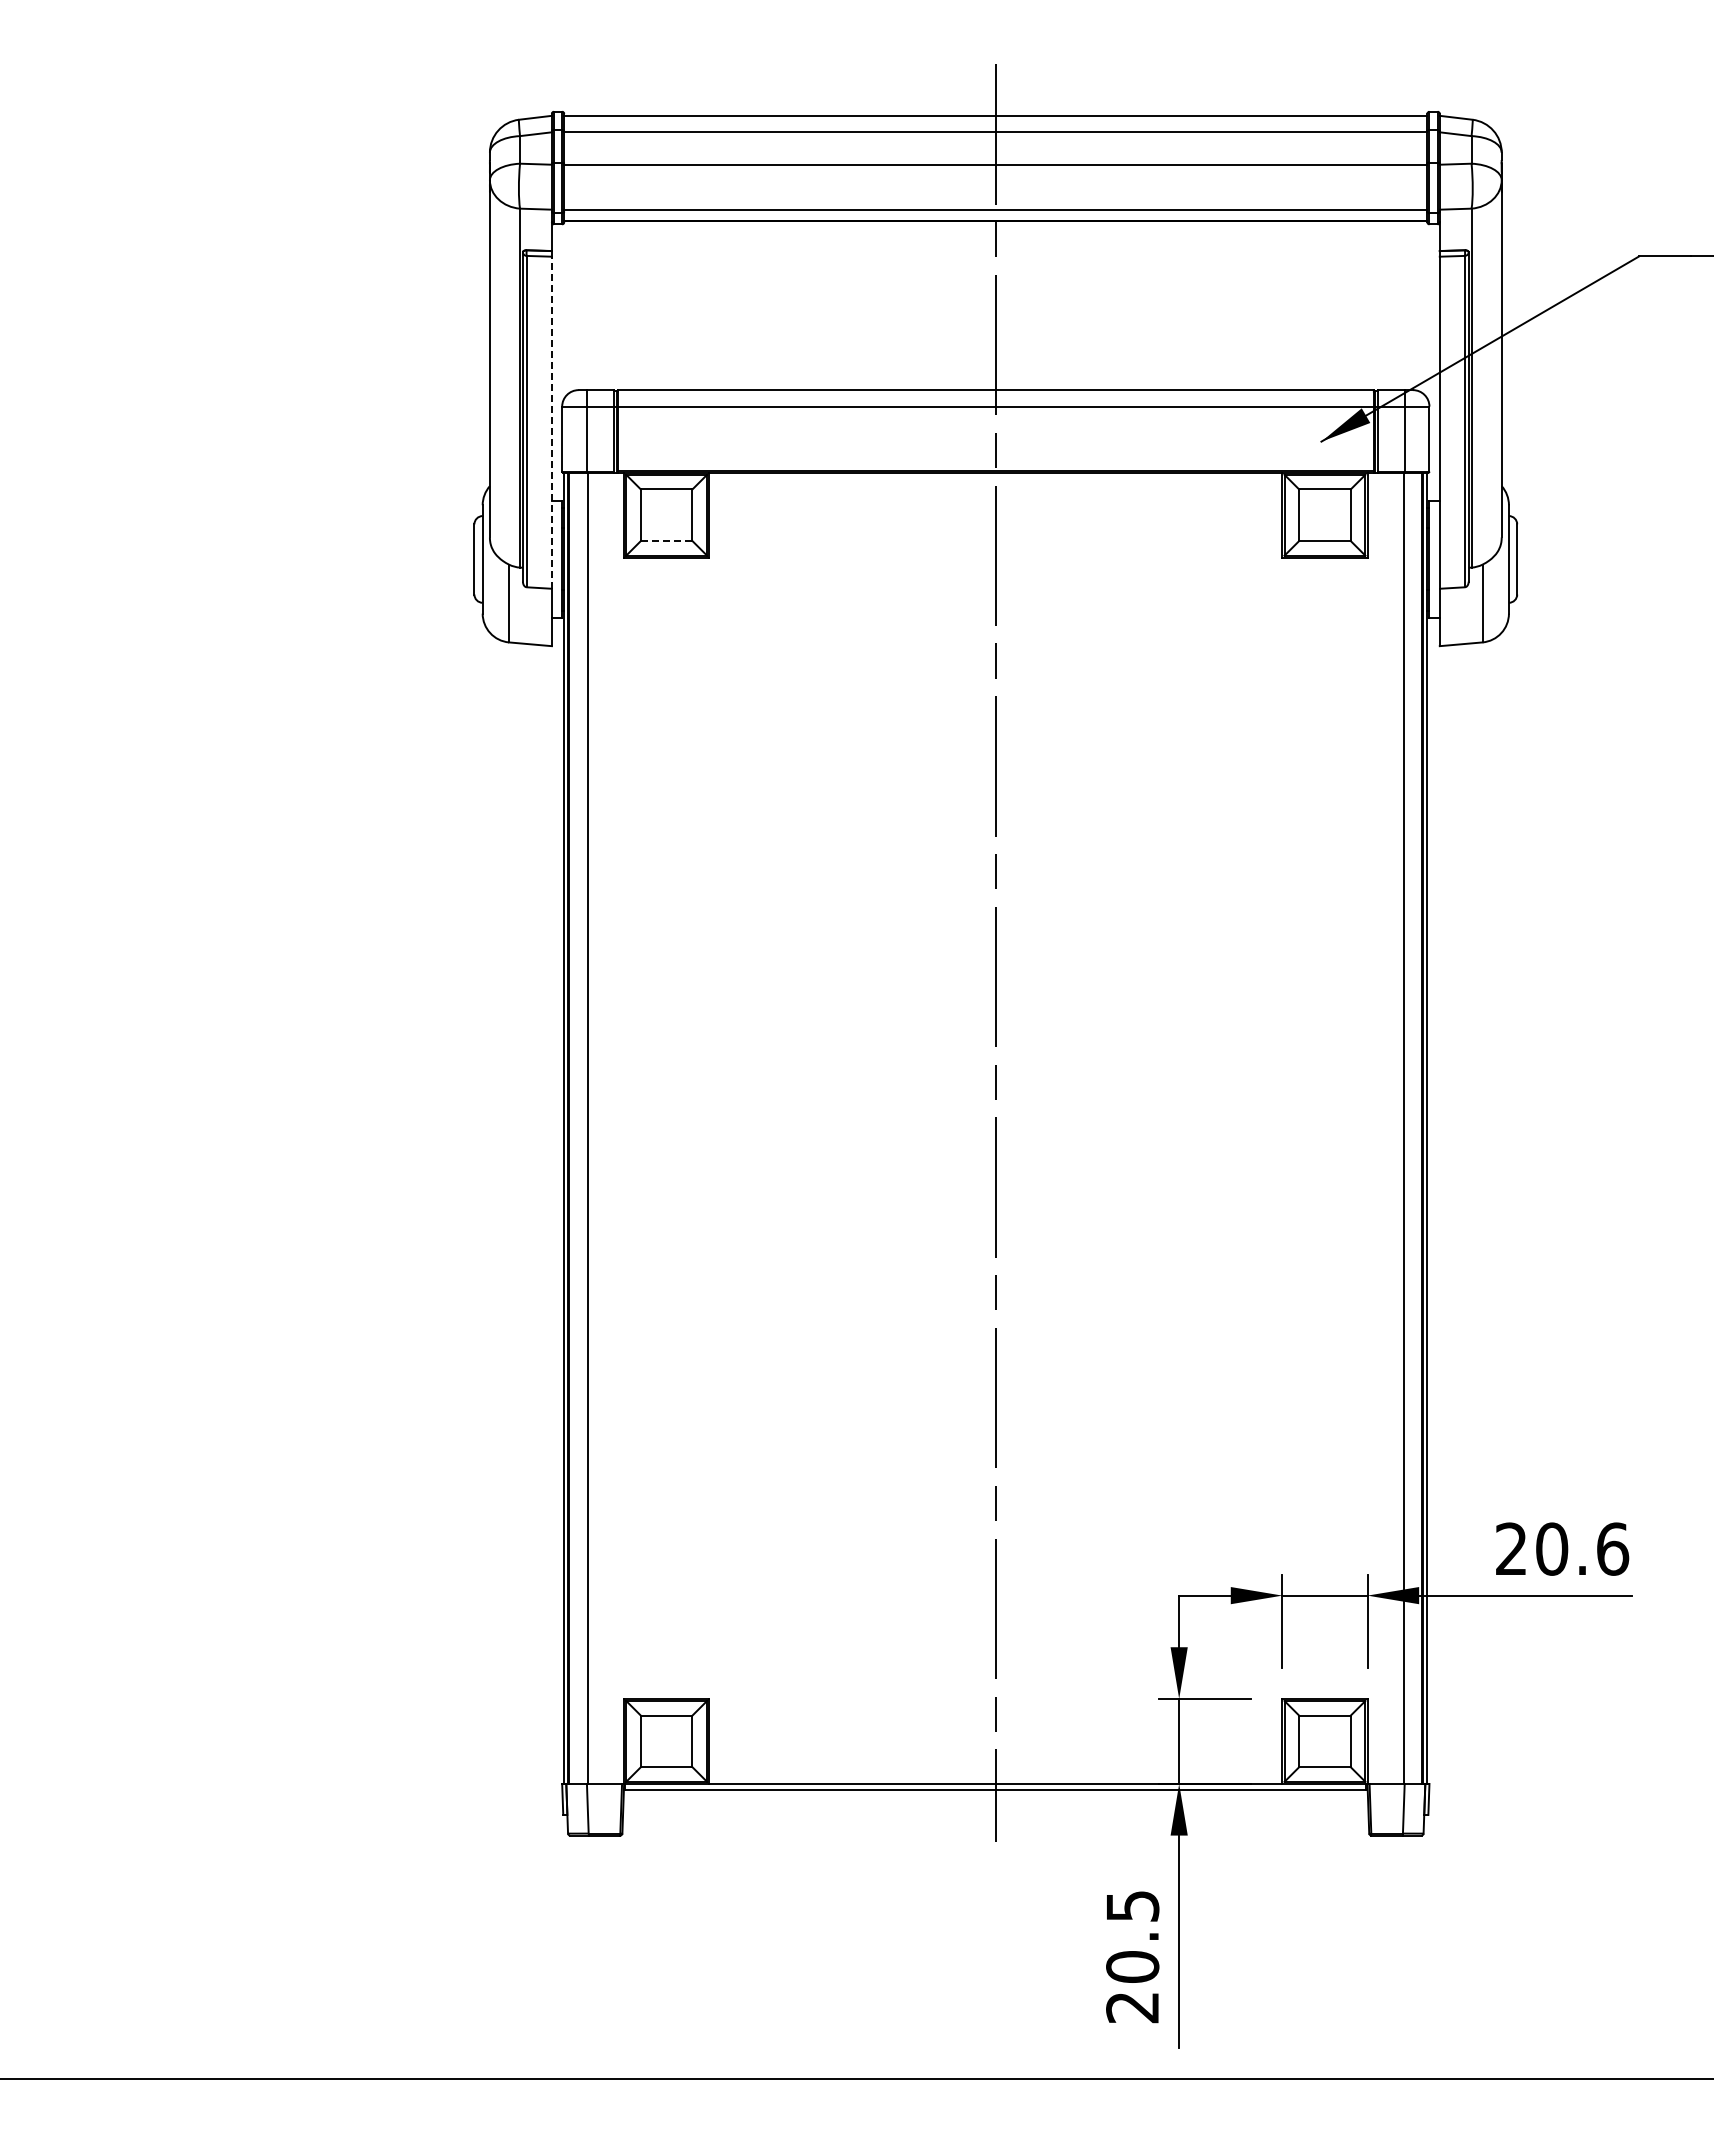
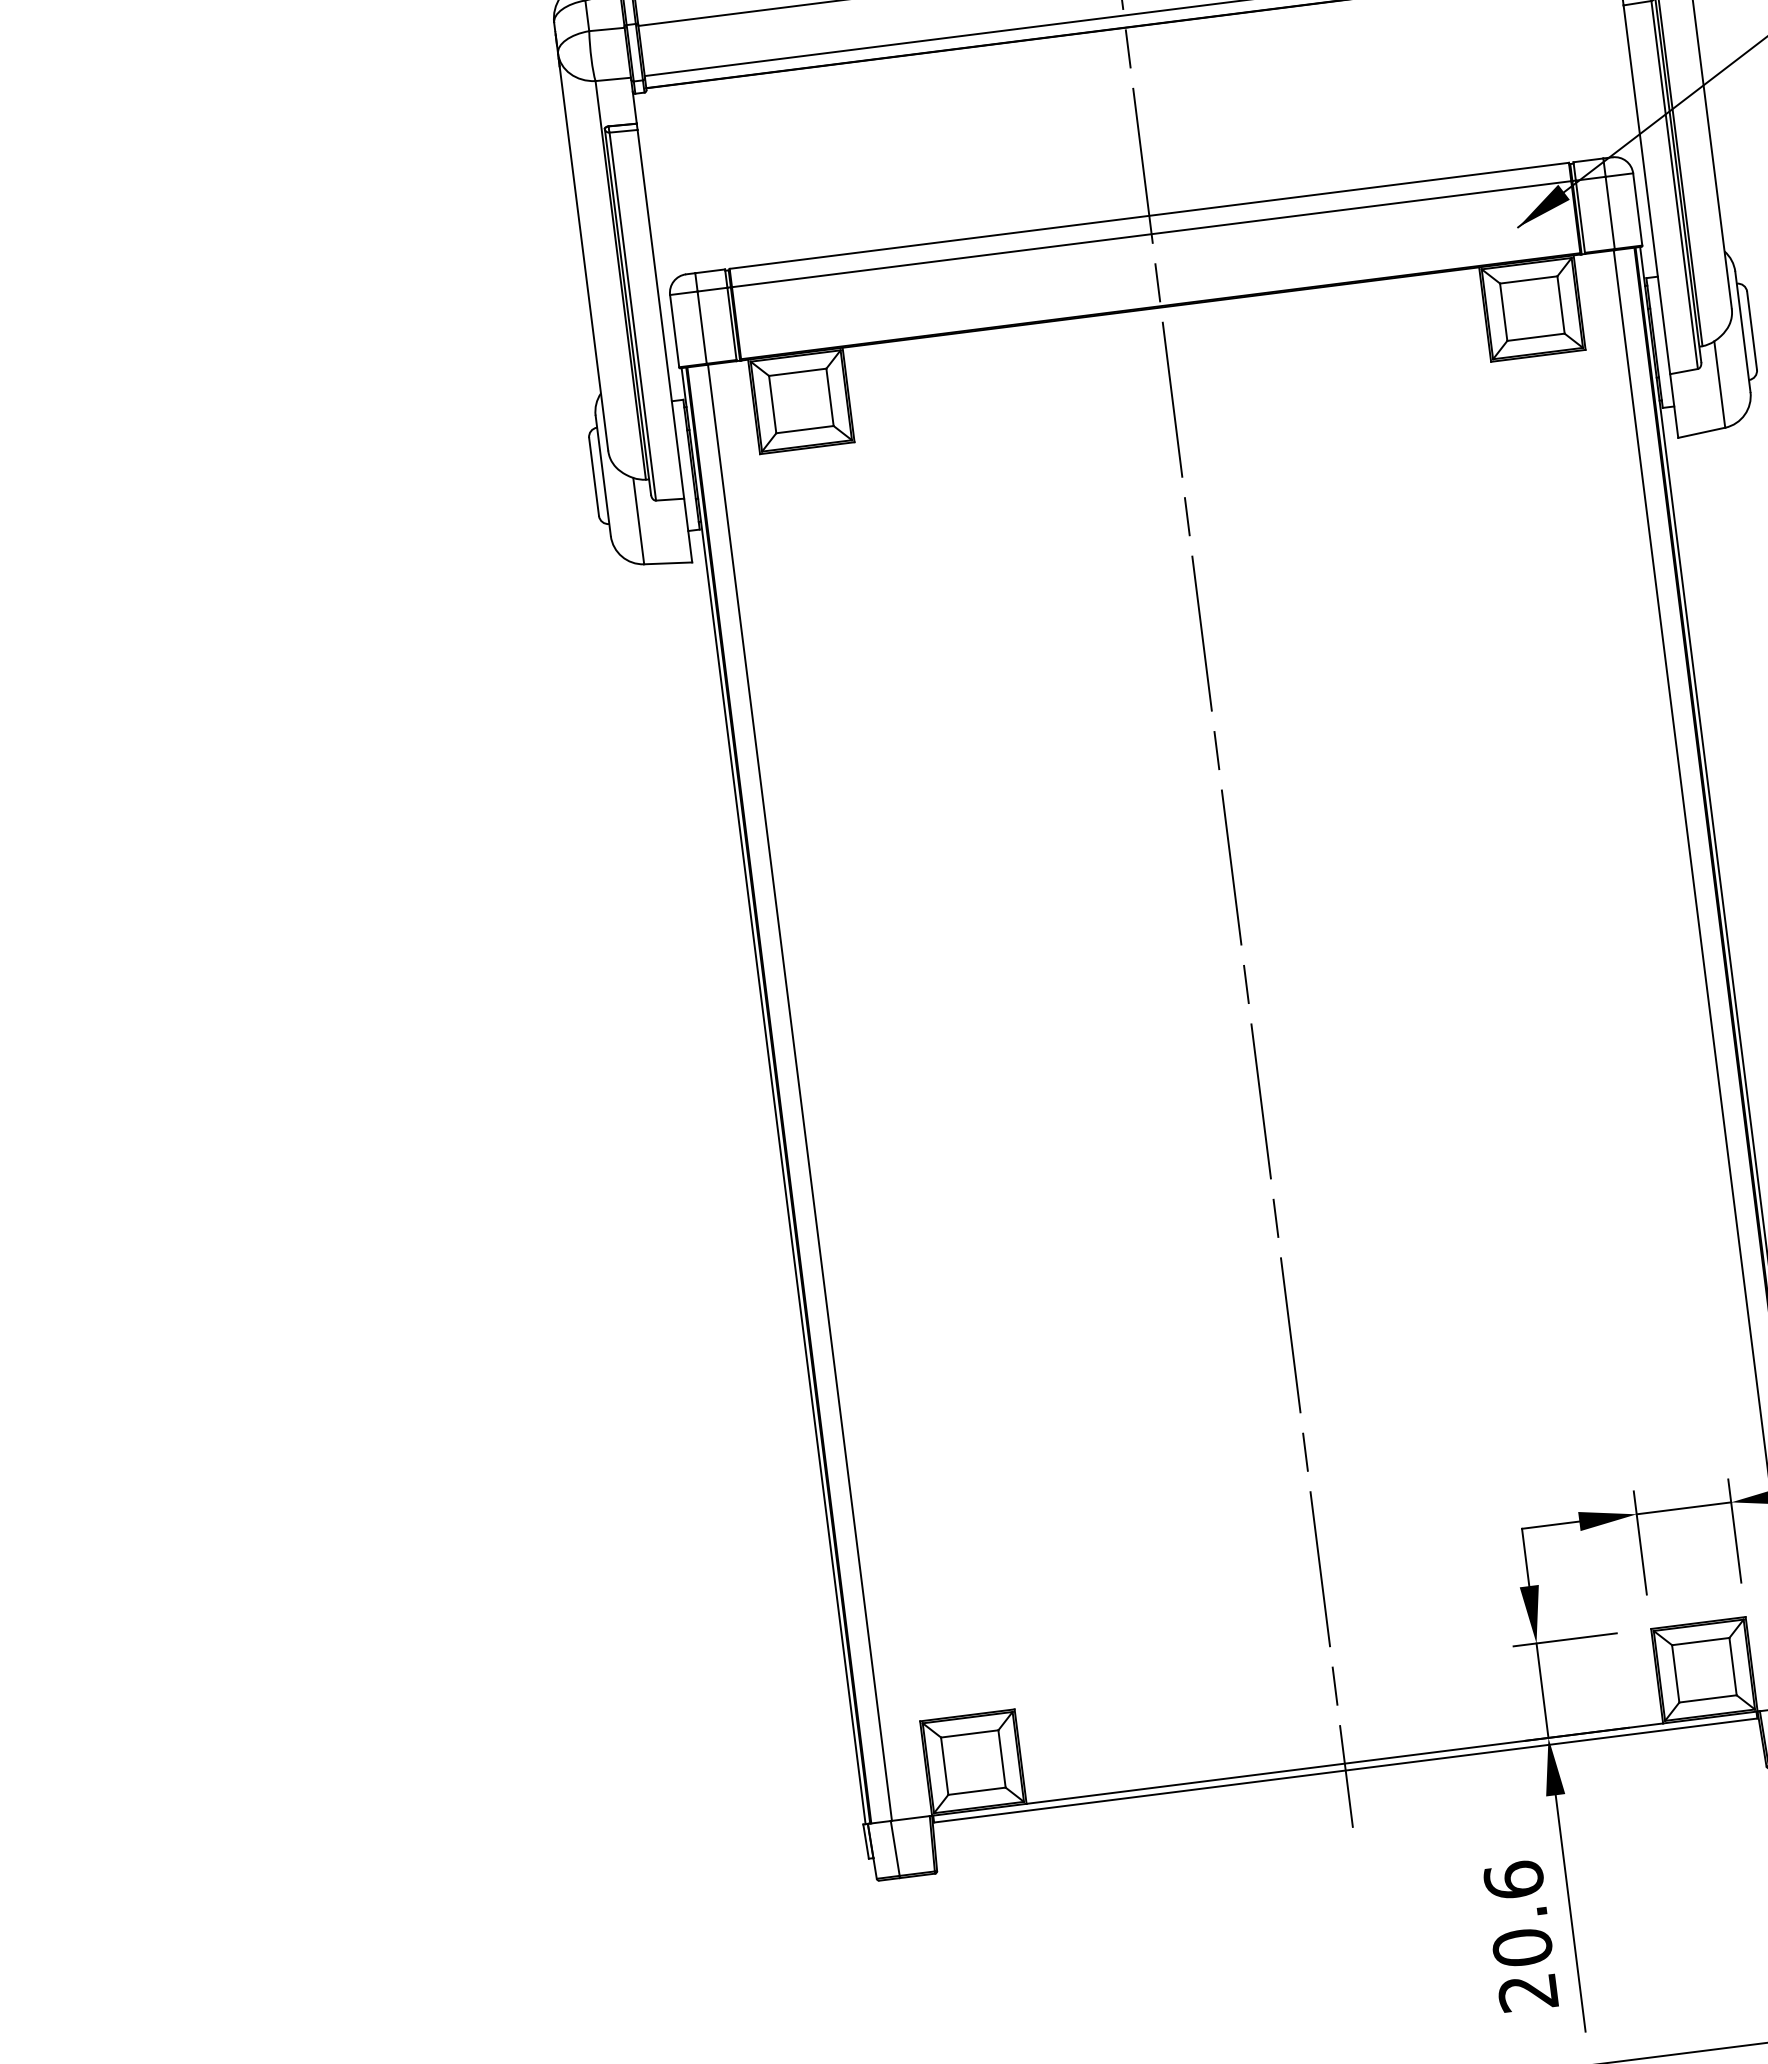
line: (551, 422) -> (660, 314), dashed -> solid
line: (666, 541) -> (804, 430), dashed -> solid
text: (1132, 1905) -> (1513, 1879), 20.5 -> 20.6

